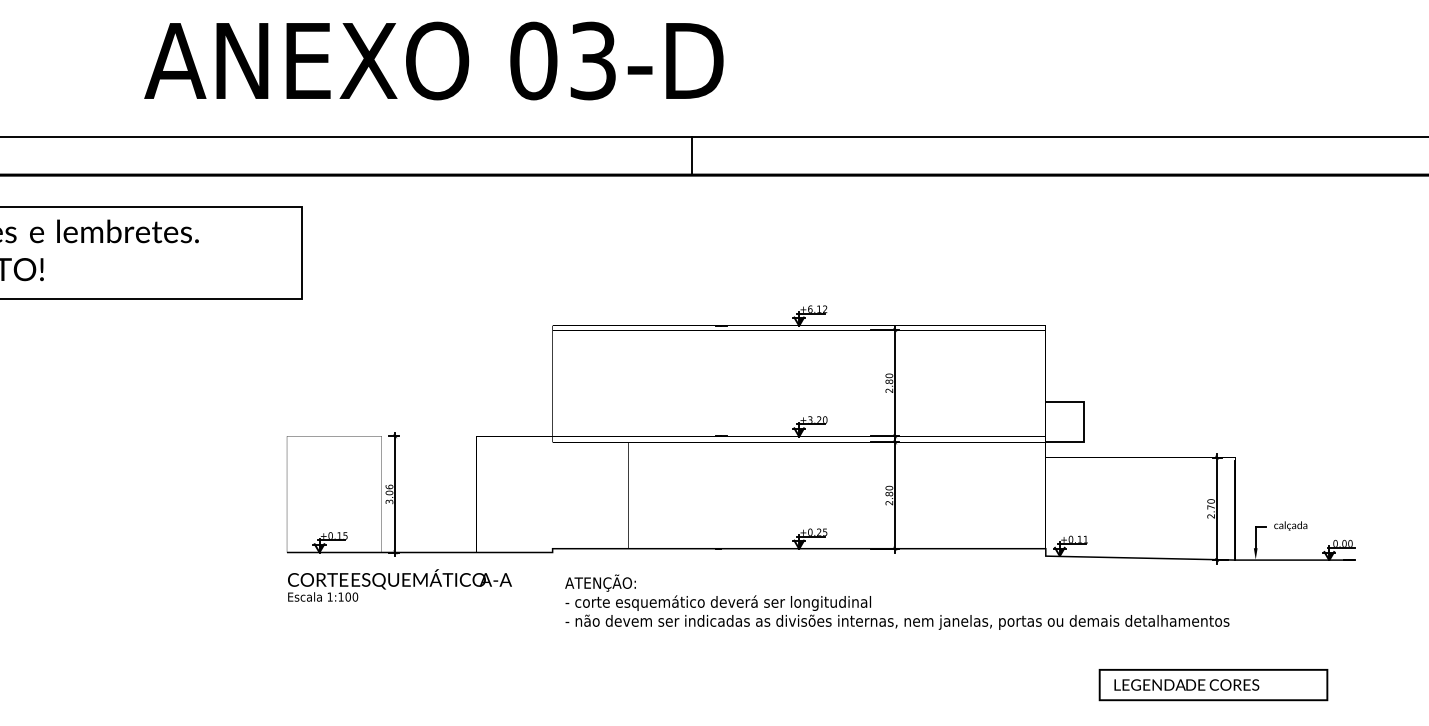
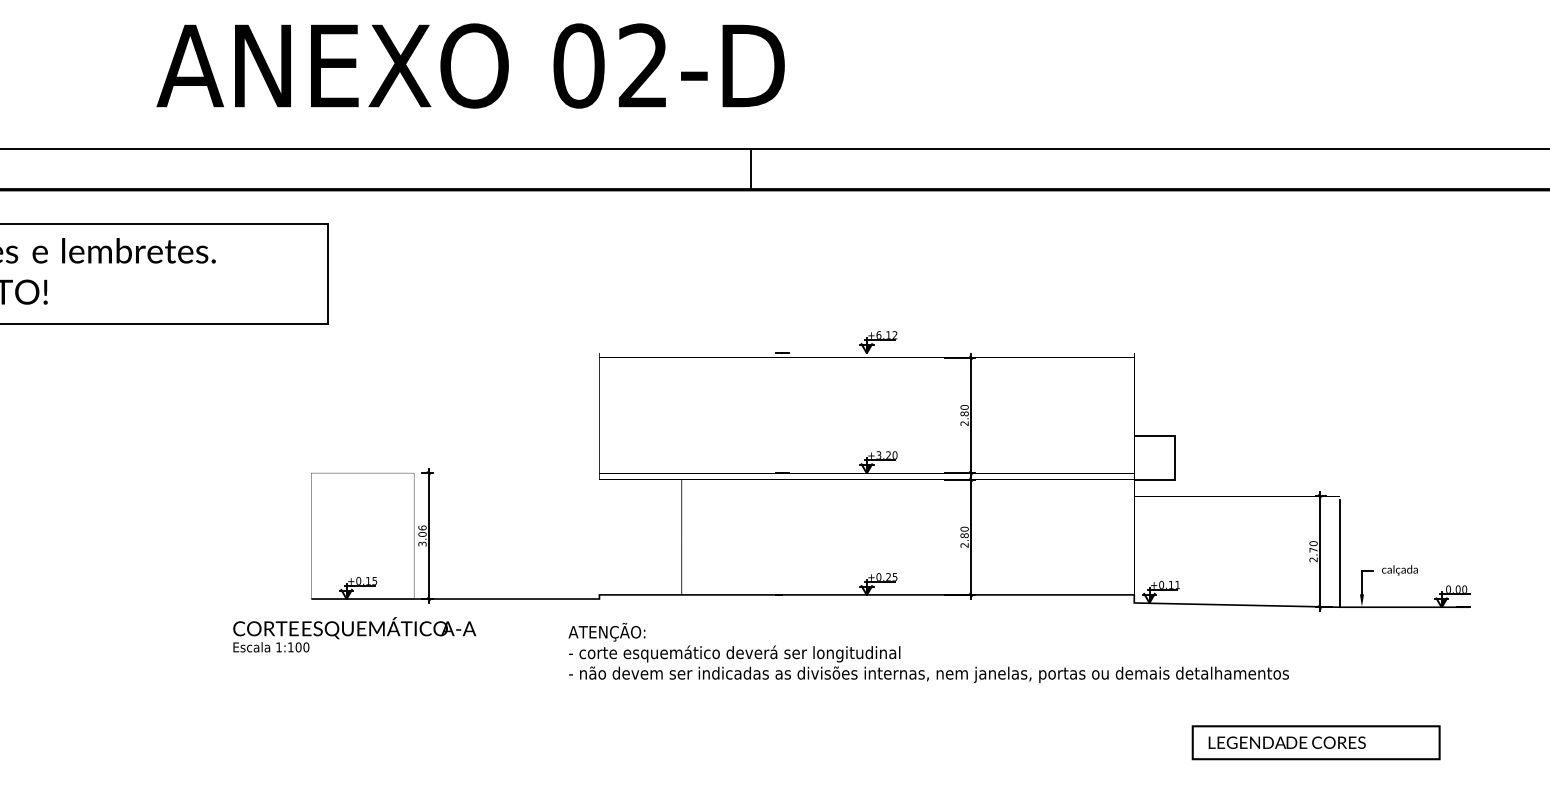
text: (592, 60) -> (642, 65), 03-D -> 02-D
text: (399, 585) -> (354, 634), moved
text: (897, 601) -> (928, 652), moved

